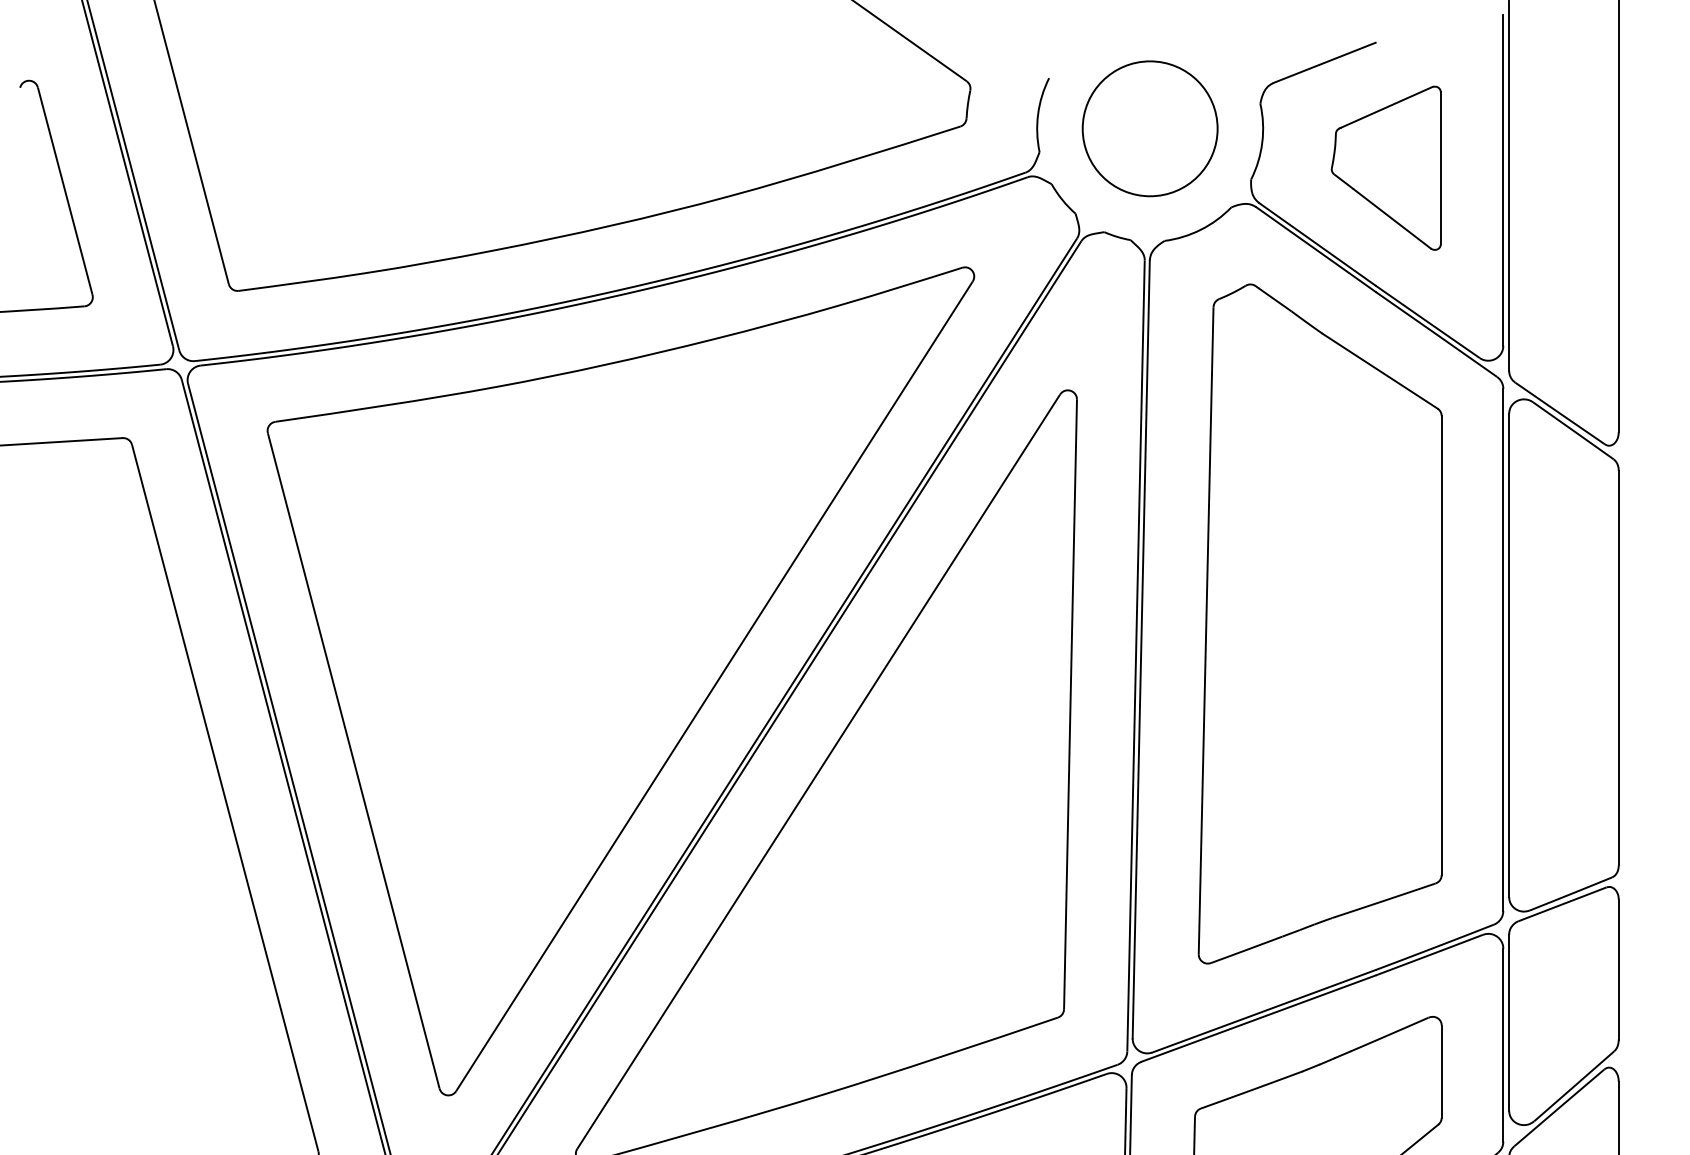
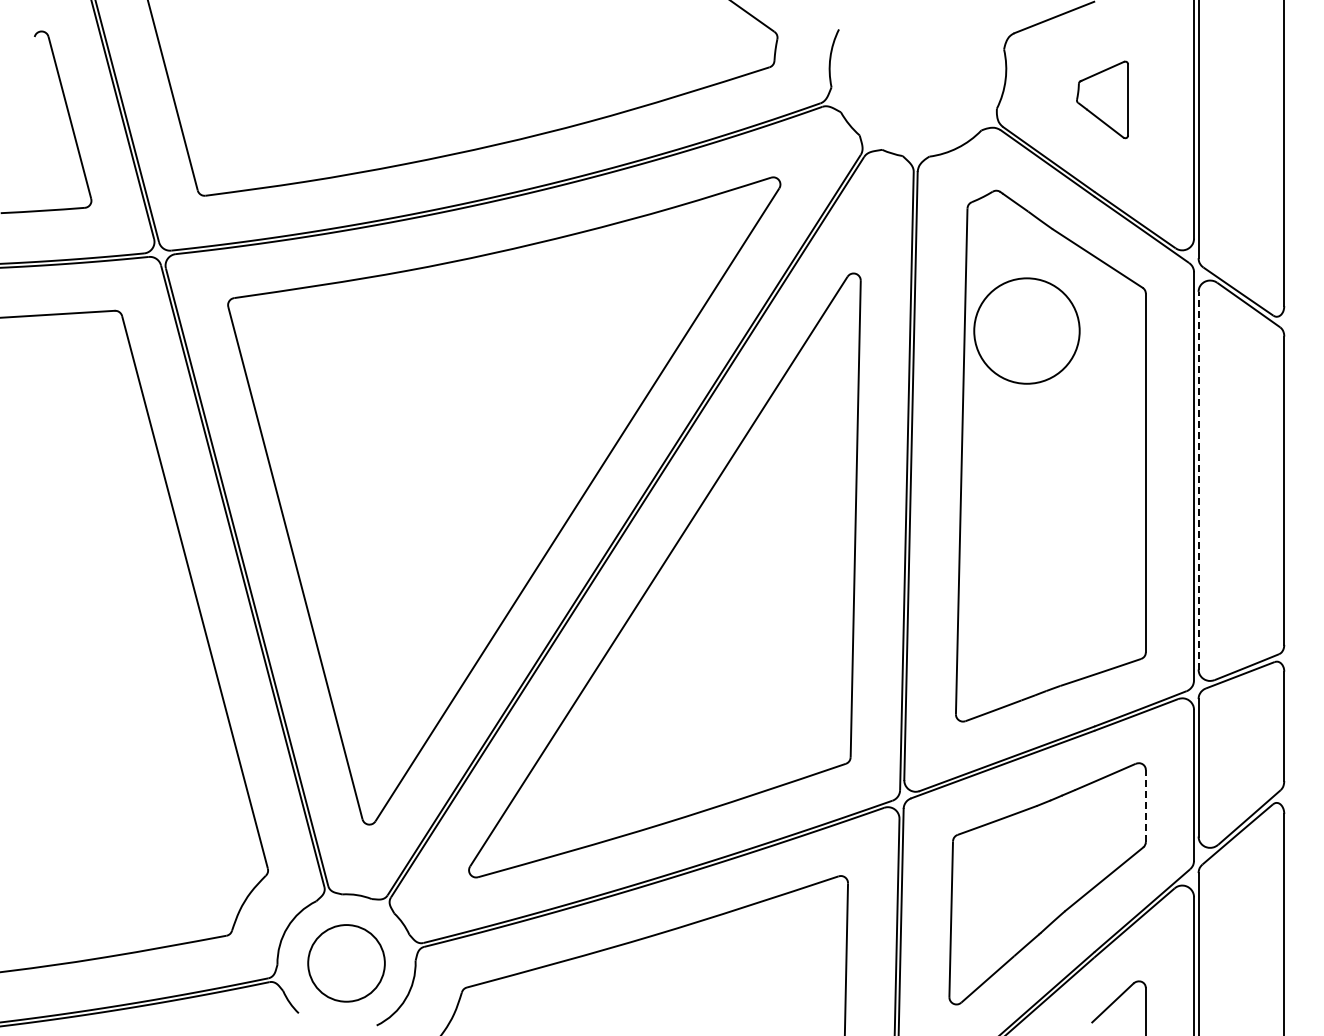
circle: (1149, 128) -> (1026, 330), moved
part: (1386, 167) -> (1102, 99), size x0.6
line: (1509, 655) -> (1198, 480), solid -> dashed
line: (1441, 1070) -> (1145, 805), solid -> dashed

